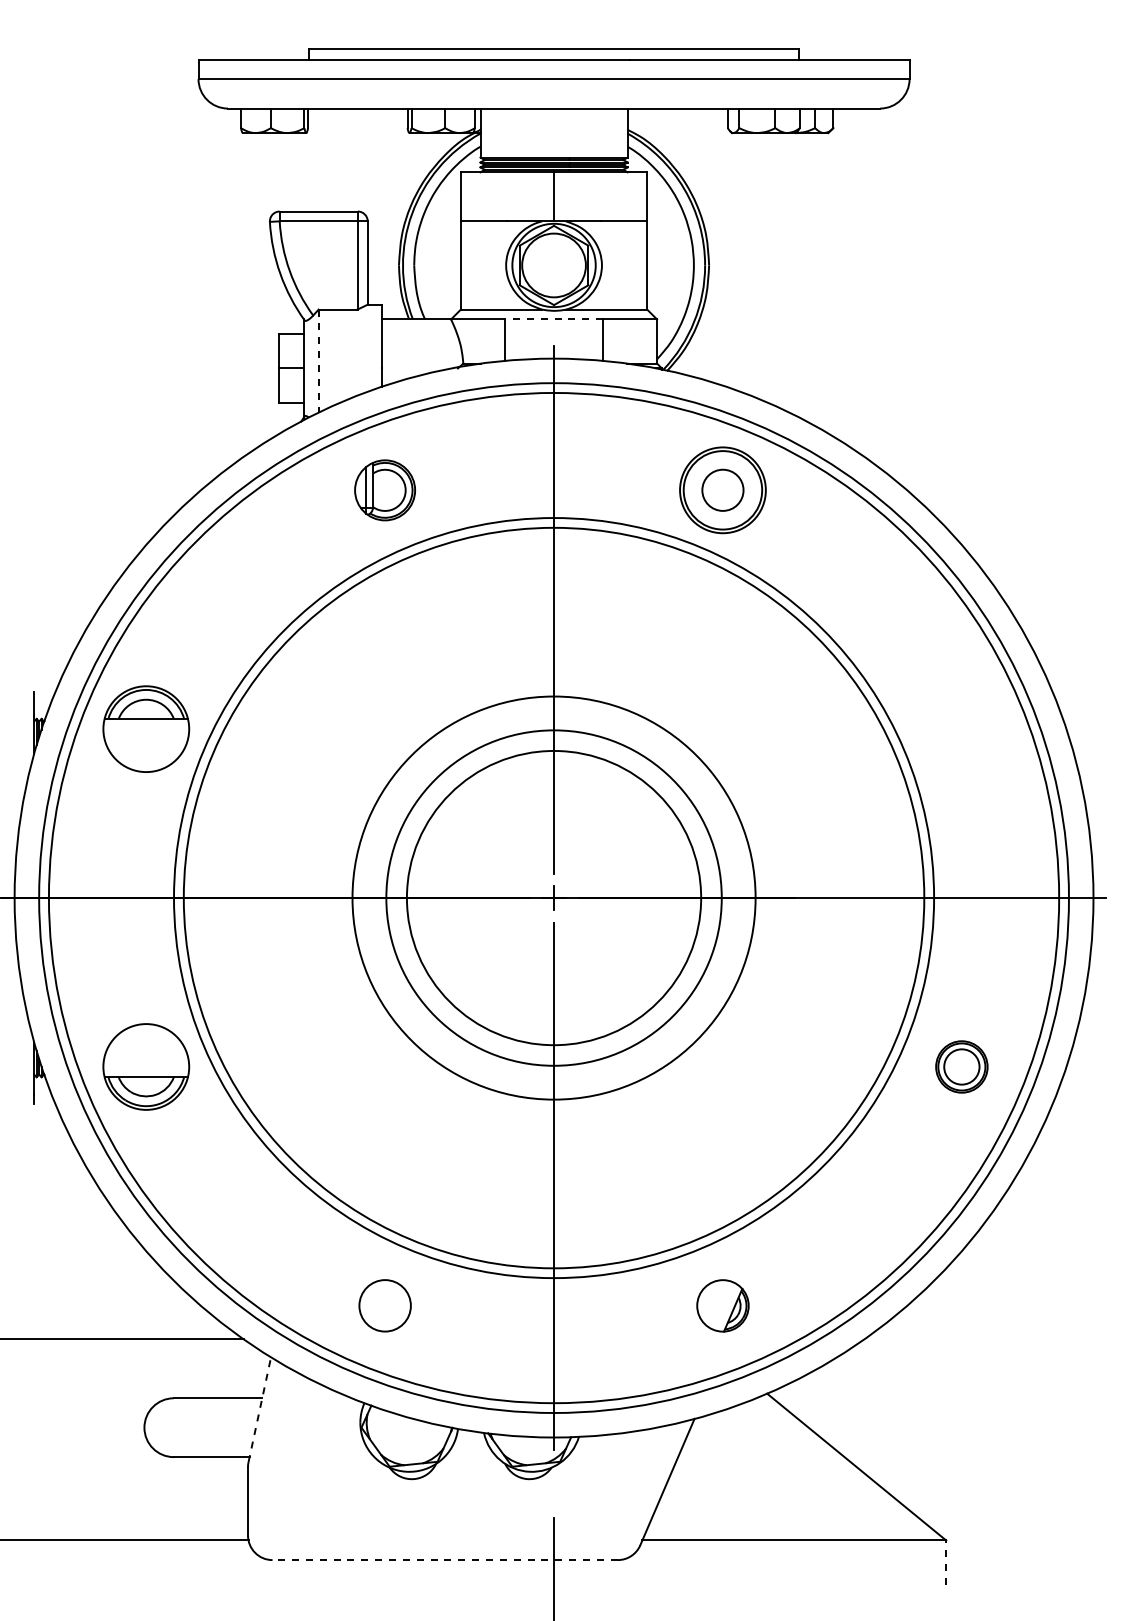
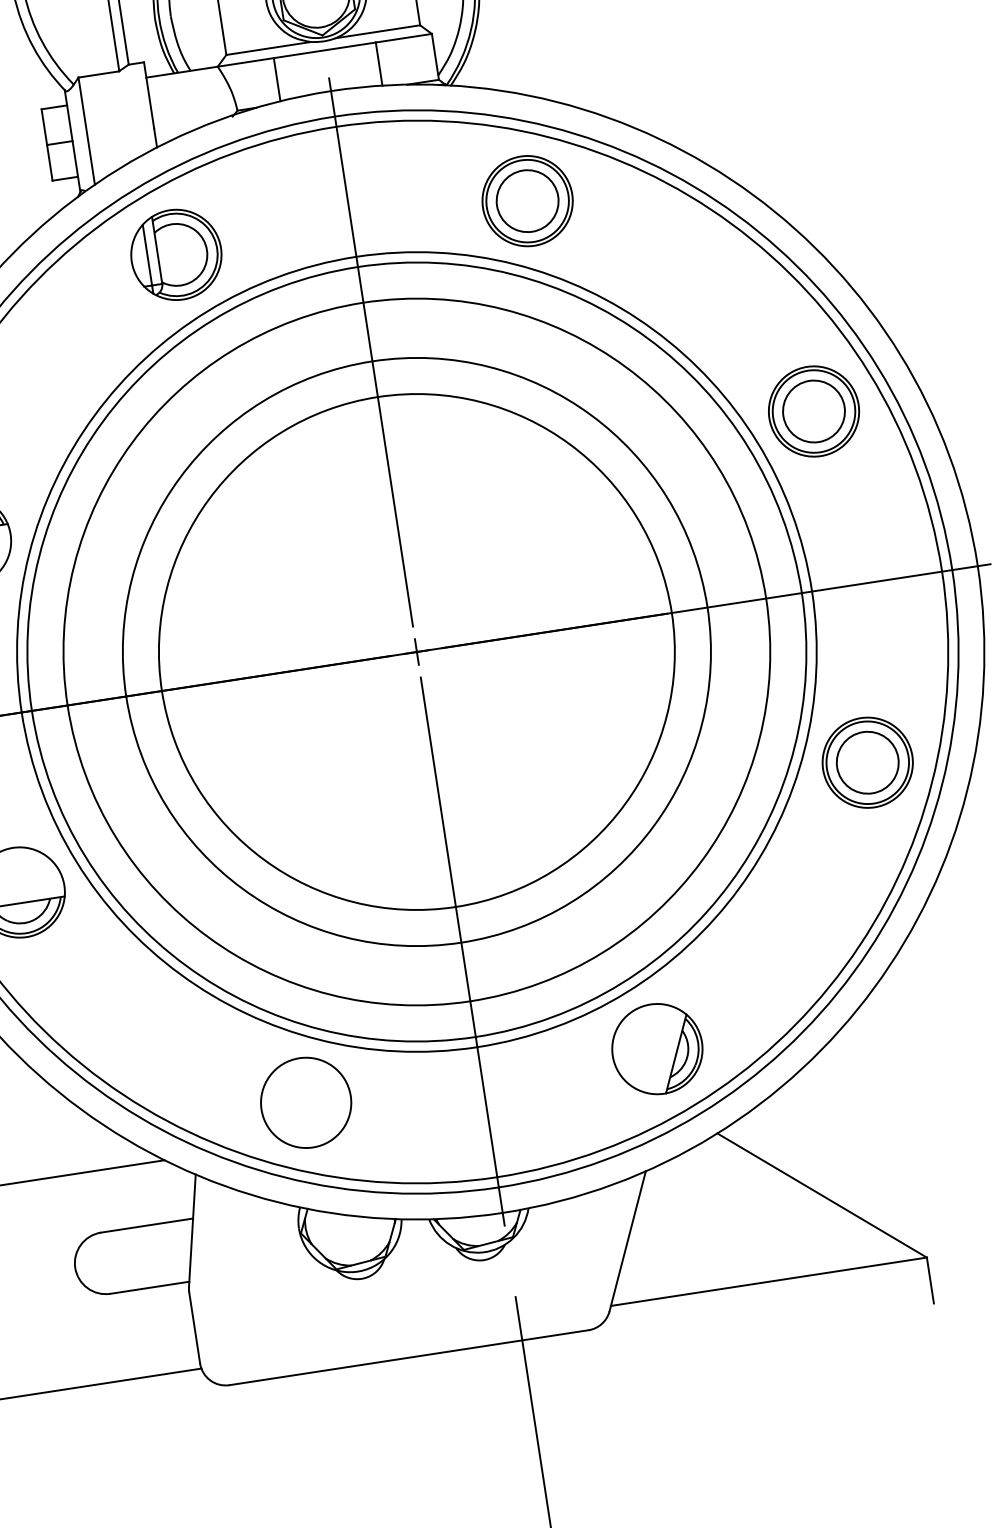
line: (553, 319) -> (324, 50), dashed -> solid
line: (318, 361) -> (86, 131), dashed -> solid
circle: (722, 489) -> (527, 200), size x1.43
part: (384, 490) -> (175, 255), size x1.43
part: (961, 728) -> (813, 410), added
circle: (553, 897) -> (416, 651), size x1.67
circle: (553, 897) -> (416, 651), size x1.67
circle: (553, 898) -> (416, 652), size x1.67
part: (961, 1066) -> (867, 762), size x1.67
circle: (385, 1305) -> (306, 1102), size x1.67
part: (722, 1305) -> (656, 1048), size x1.67
line: (259, 1409) -> (191, 1230), dashed -> solid
line: (445, 1560) -> (409, 1358), dashed -> solid
line: (946, 1562) -> (930, 1280), dashed -> solid

